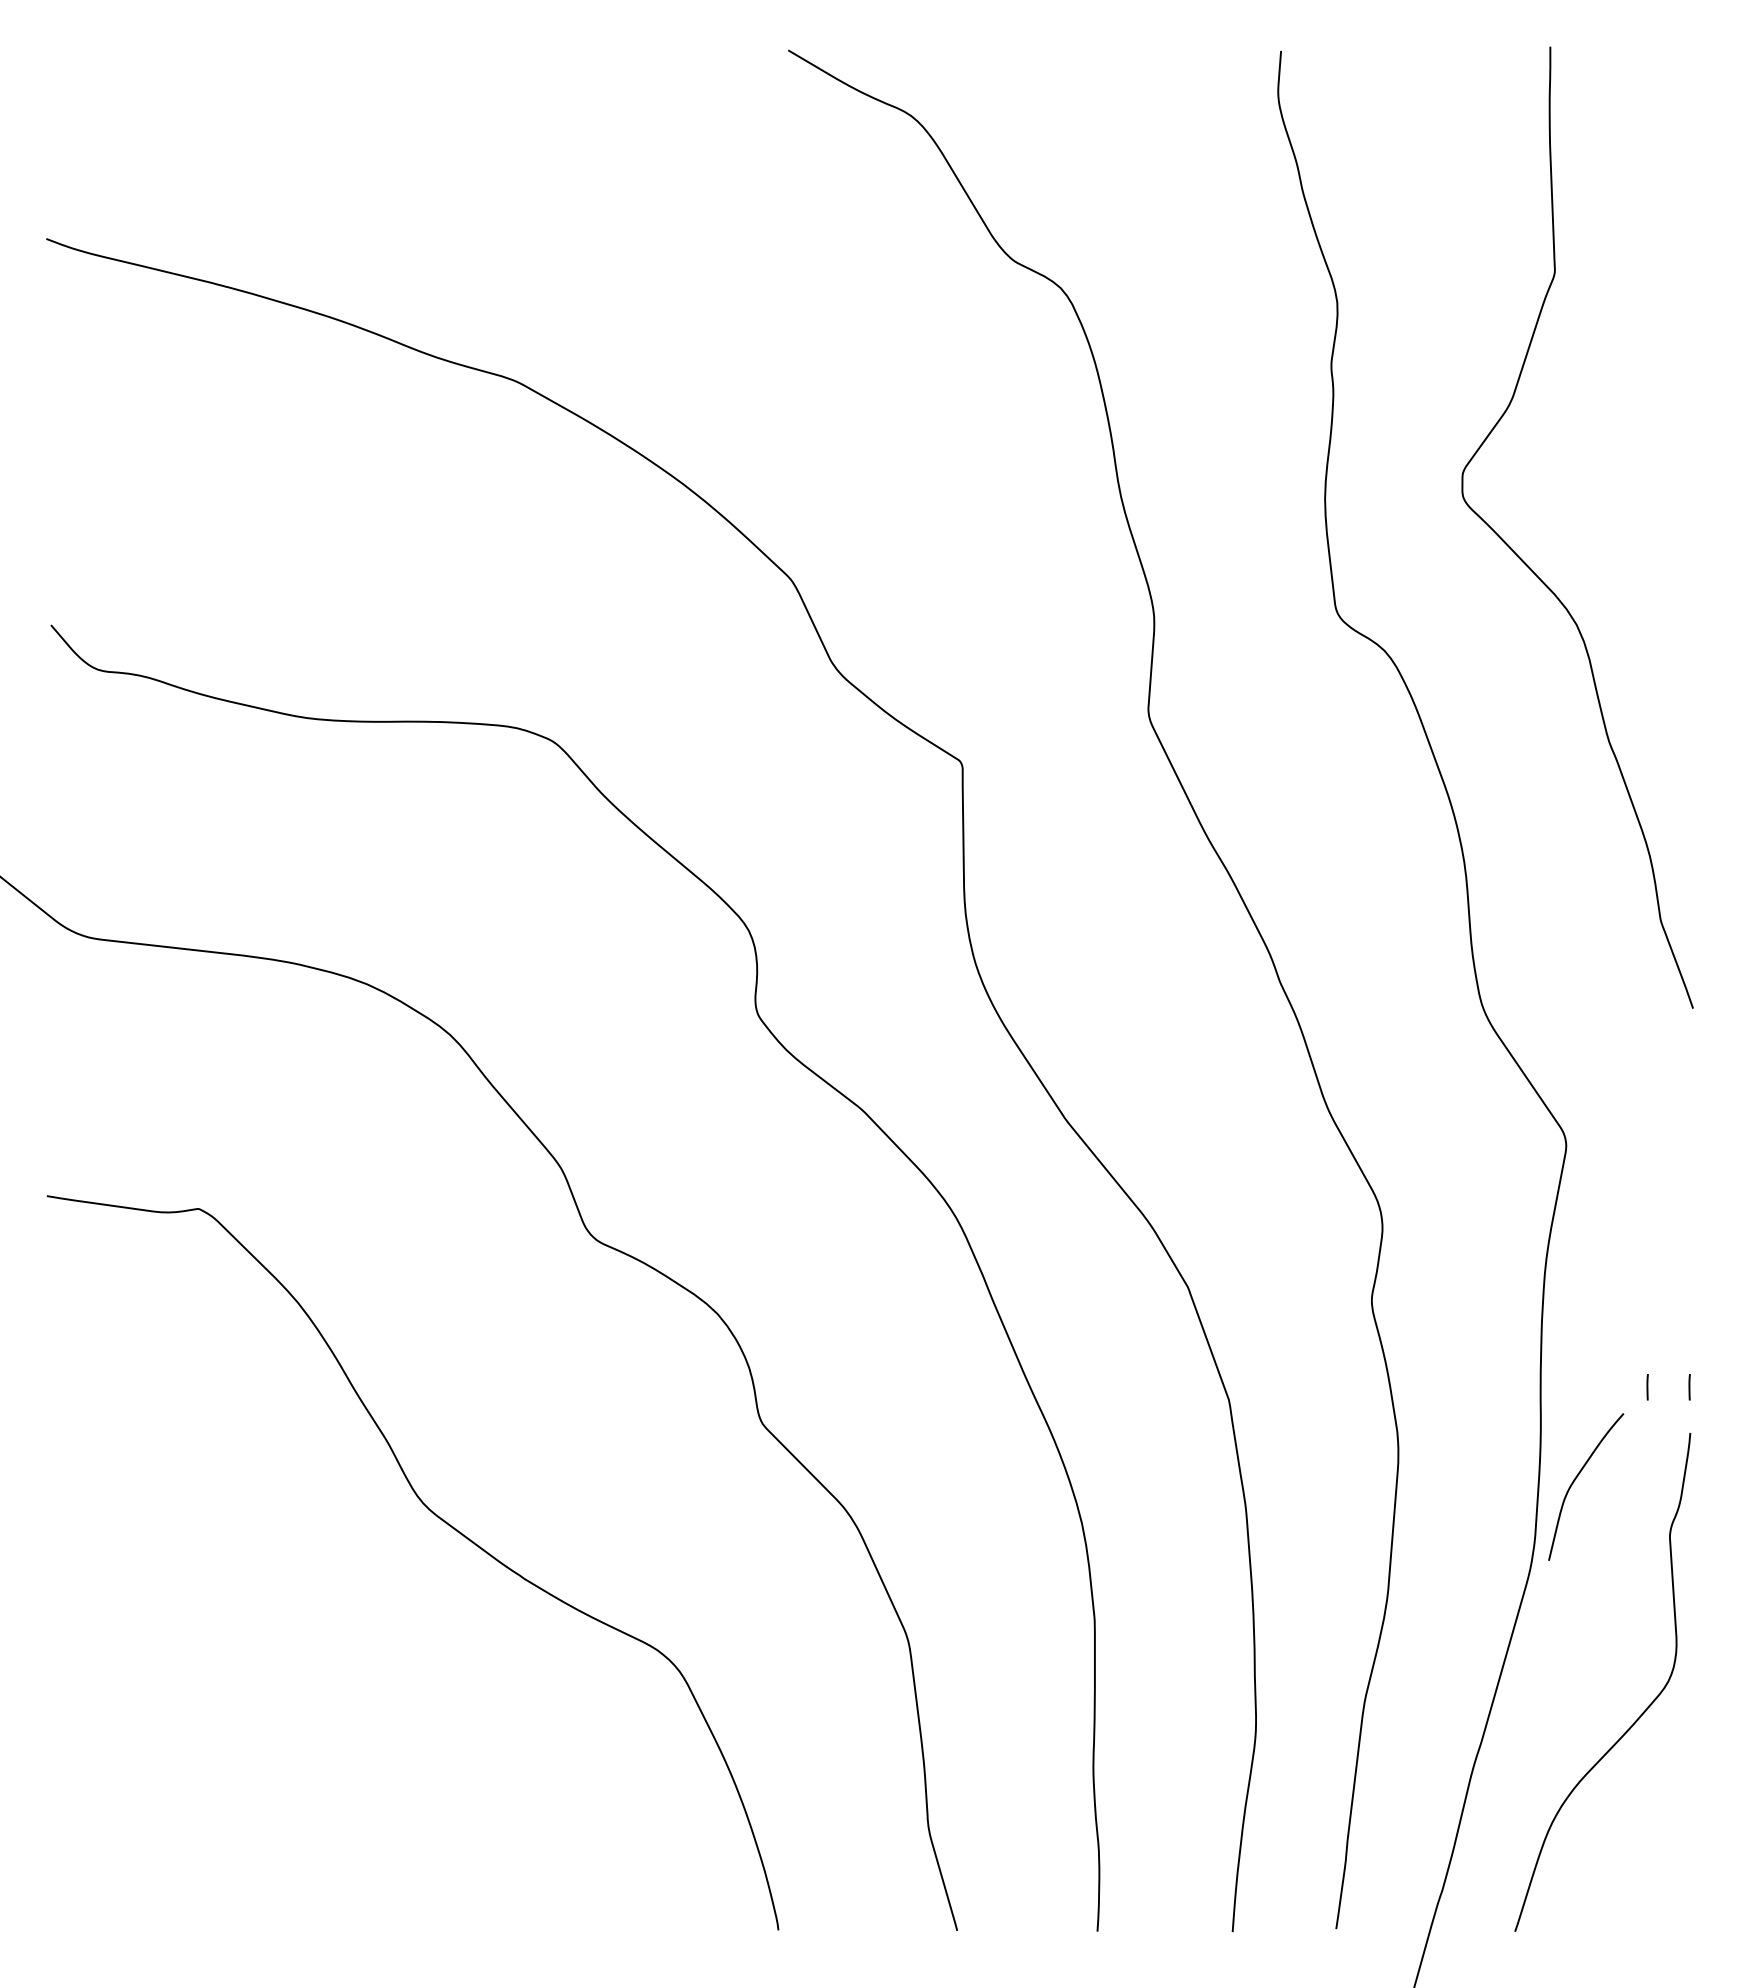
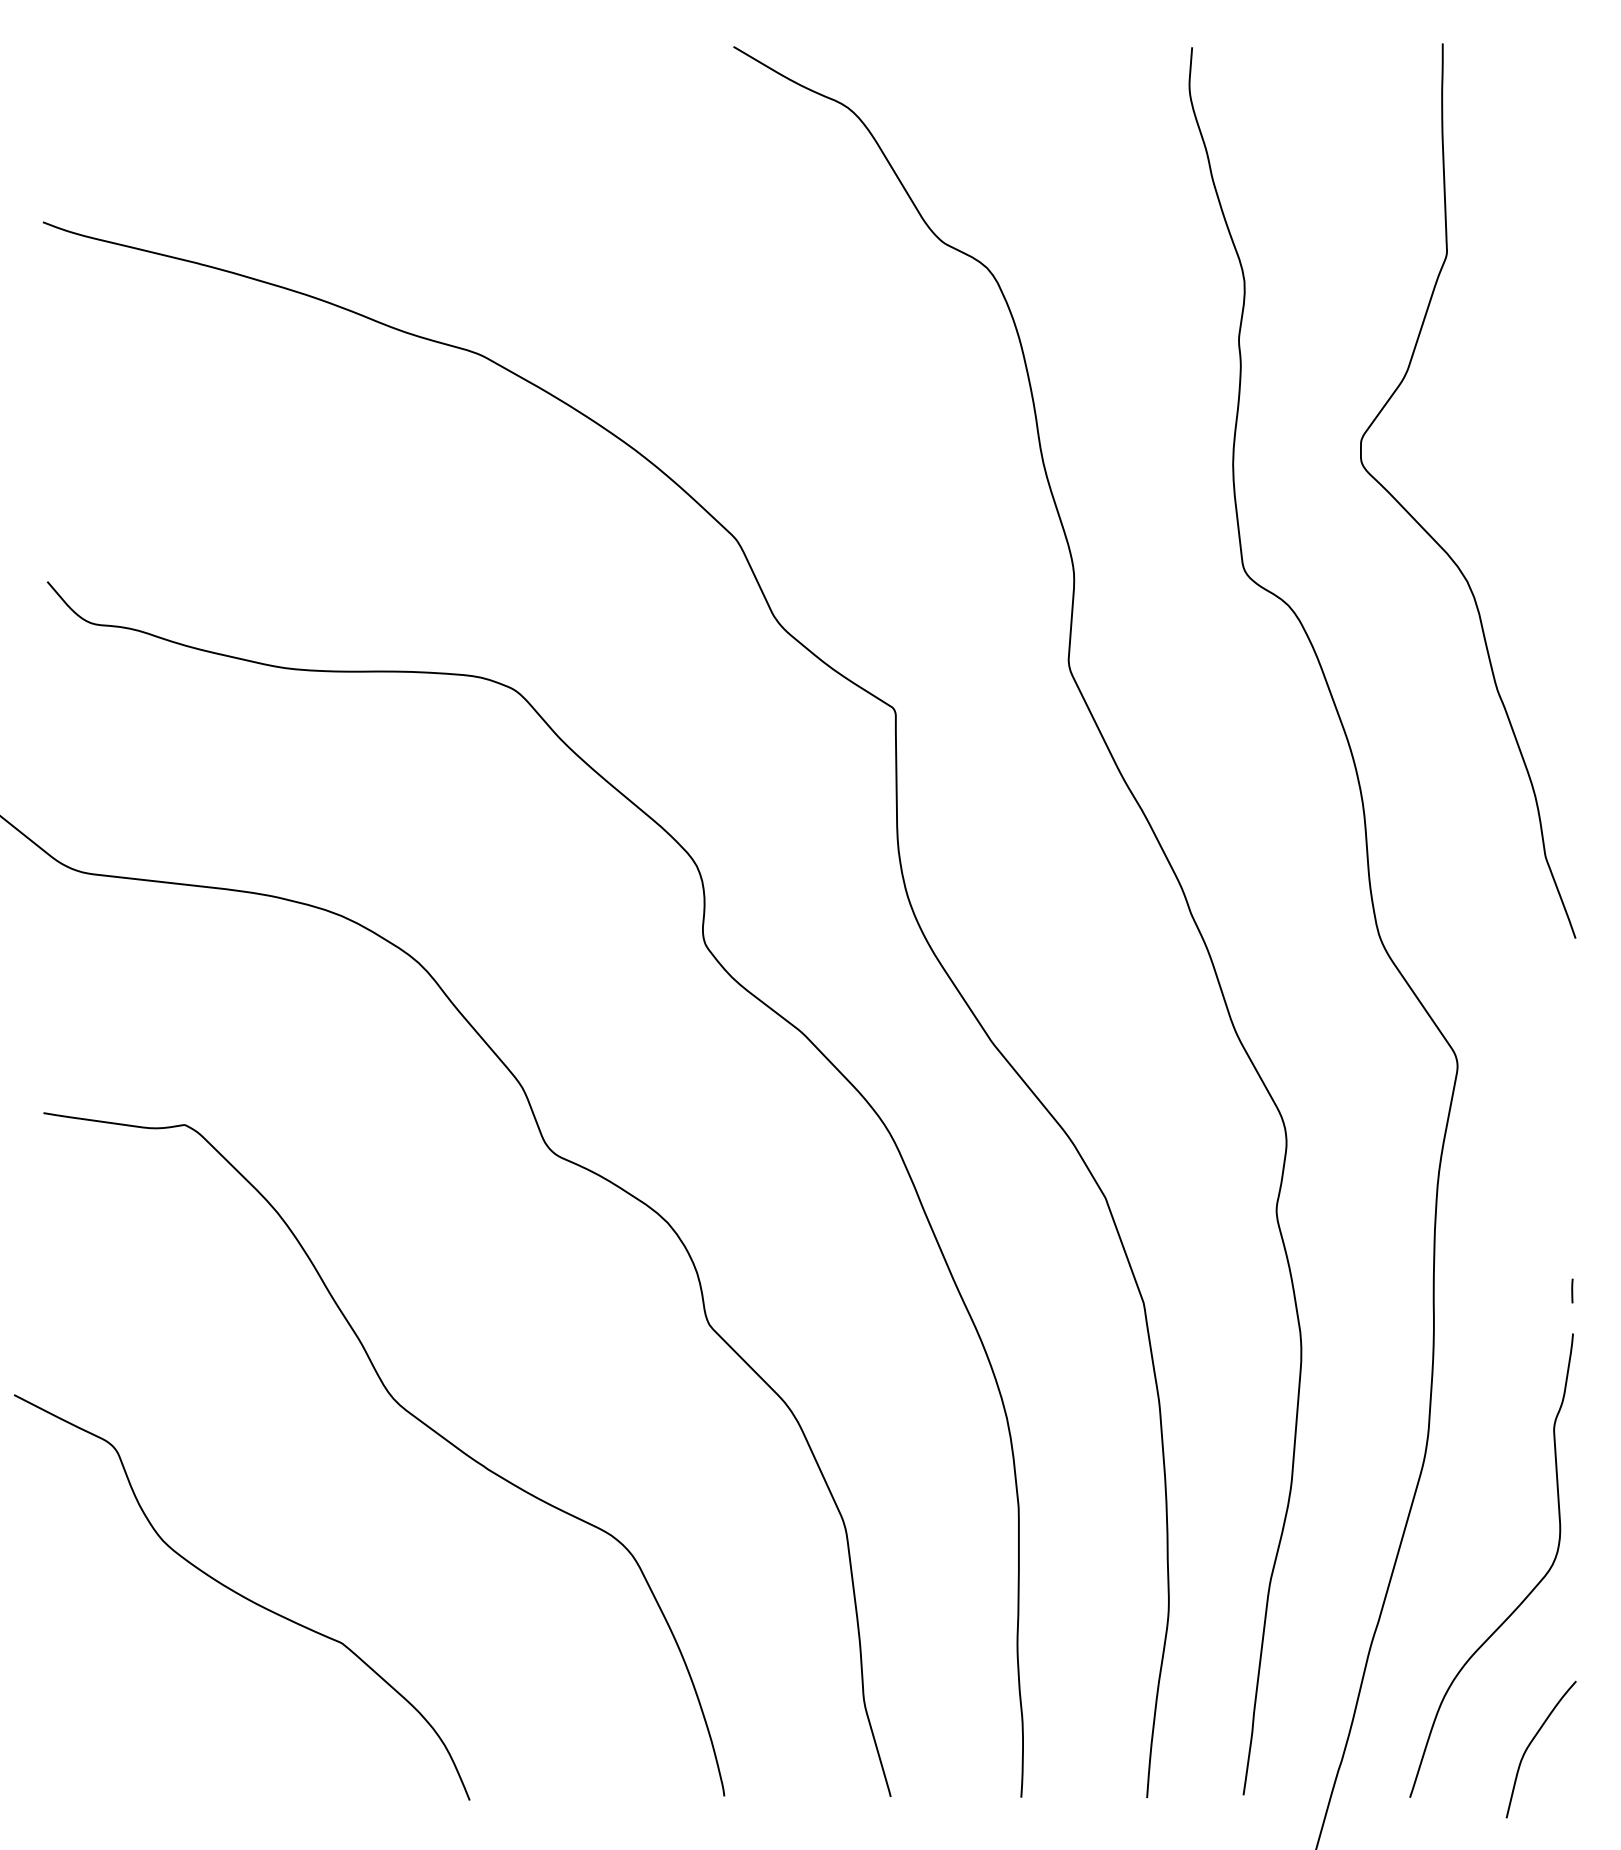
line: (1647, 1387) -> (1533, 1291), removed
curve: (1576, 1479) -> (1532, 1742), moved
curve: (260, 1716) -> (242, 1597), added

